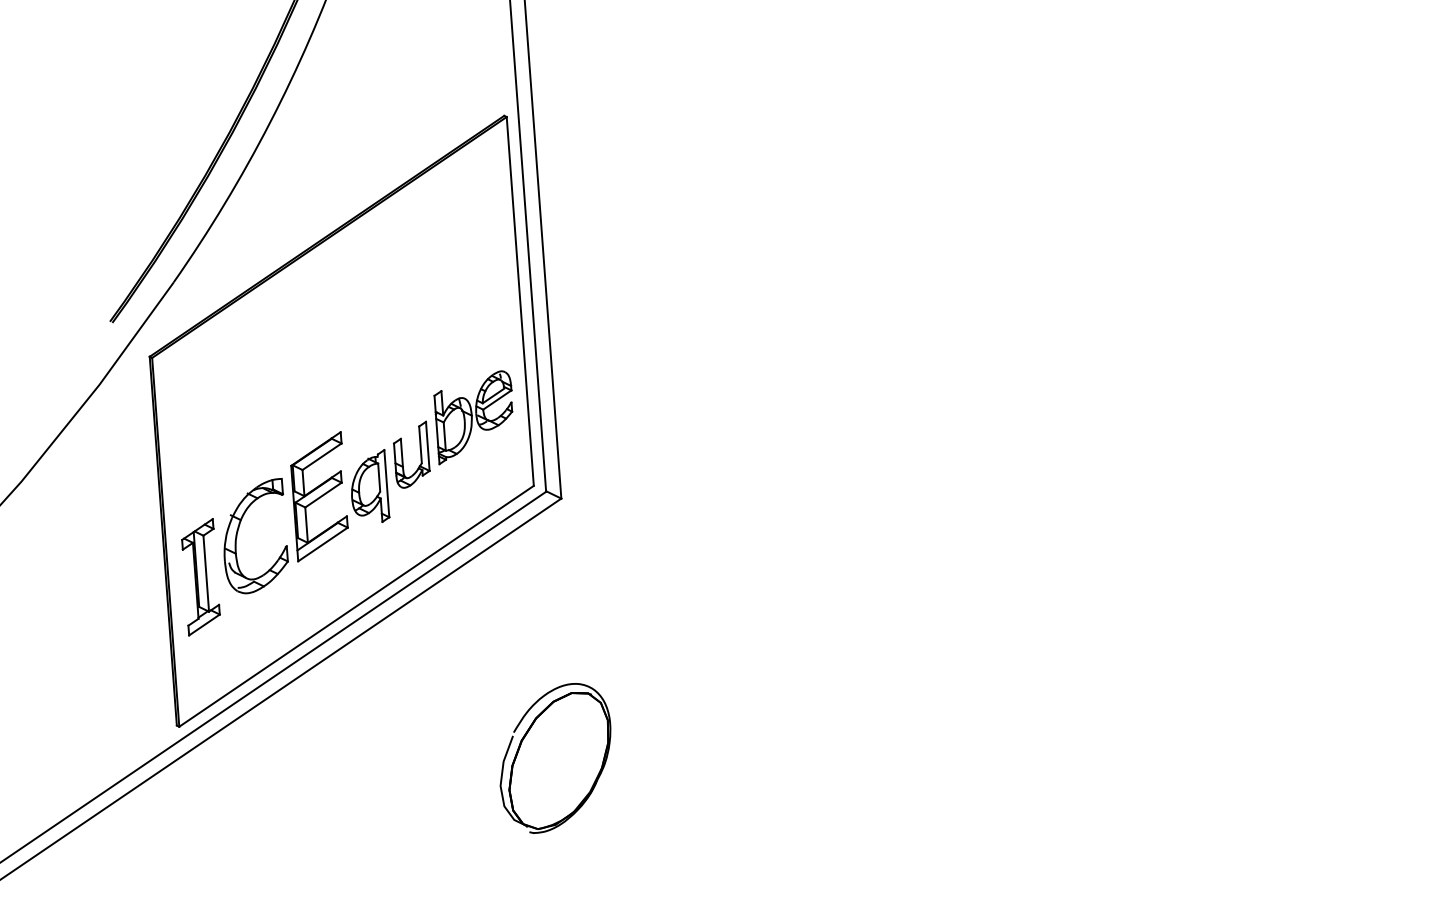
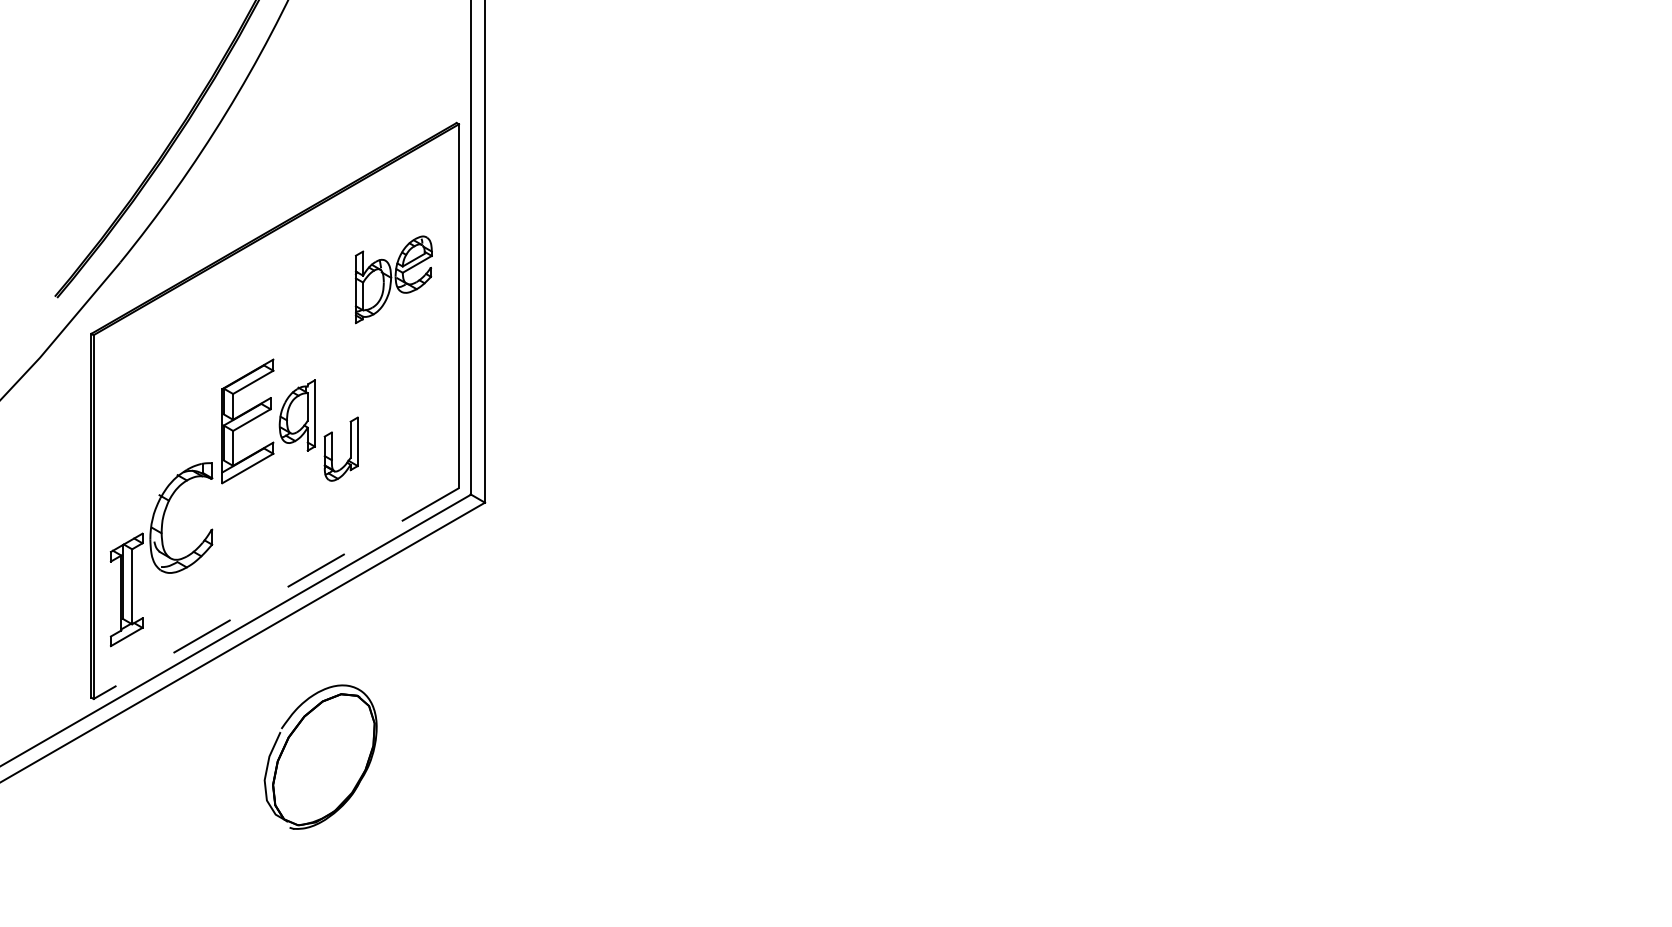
part: (474, 417) -> (393, 279), moved
part: (336, 487) -> (265, 413), moved
part: (200, 576) -> (126, 589), moved
line: (356, 606) -> (276, 593), solid -> dashed
part: (555, 757) -> (320, 756), moved

